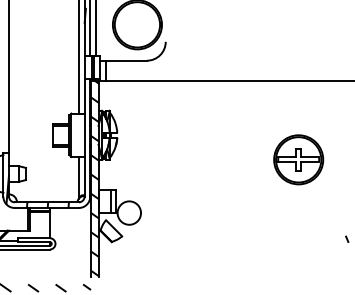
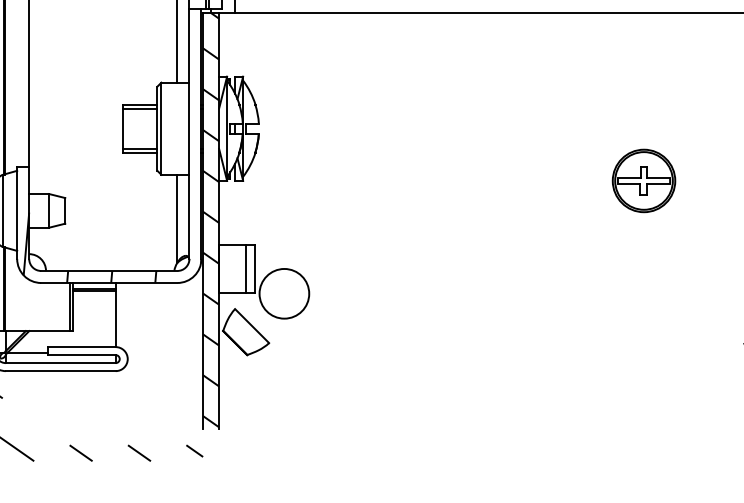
part: (298, 159) -> (643, 180), size x0.6

